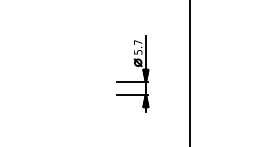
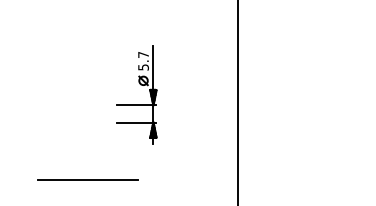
part: (135, 66) -> (140, 85), moved
line: (72, 140) -> (87, 180), added

